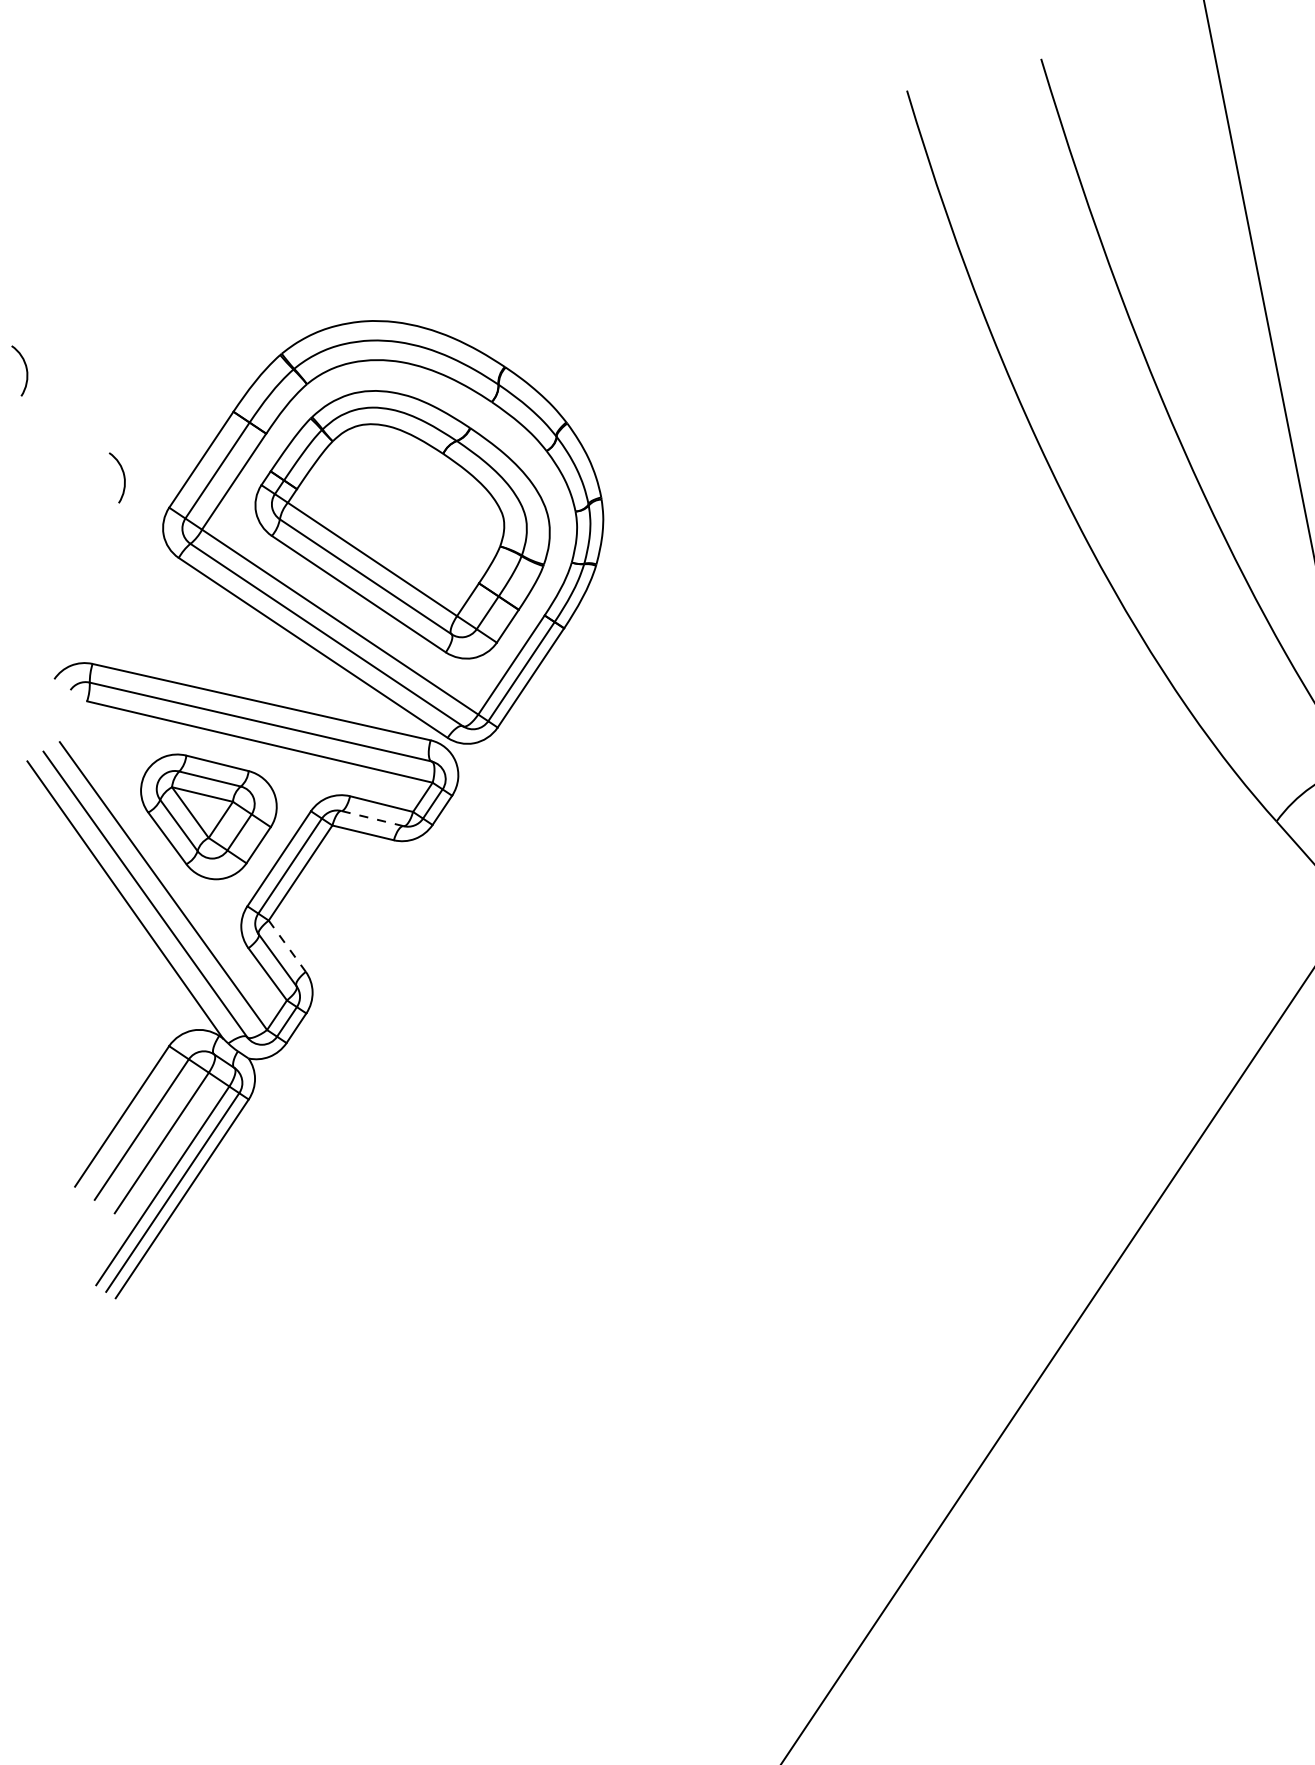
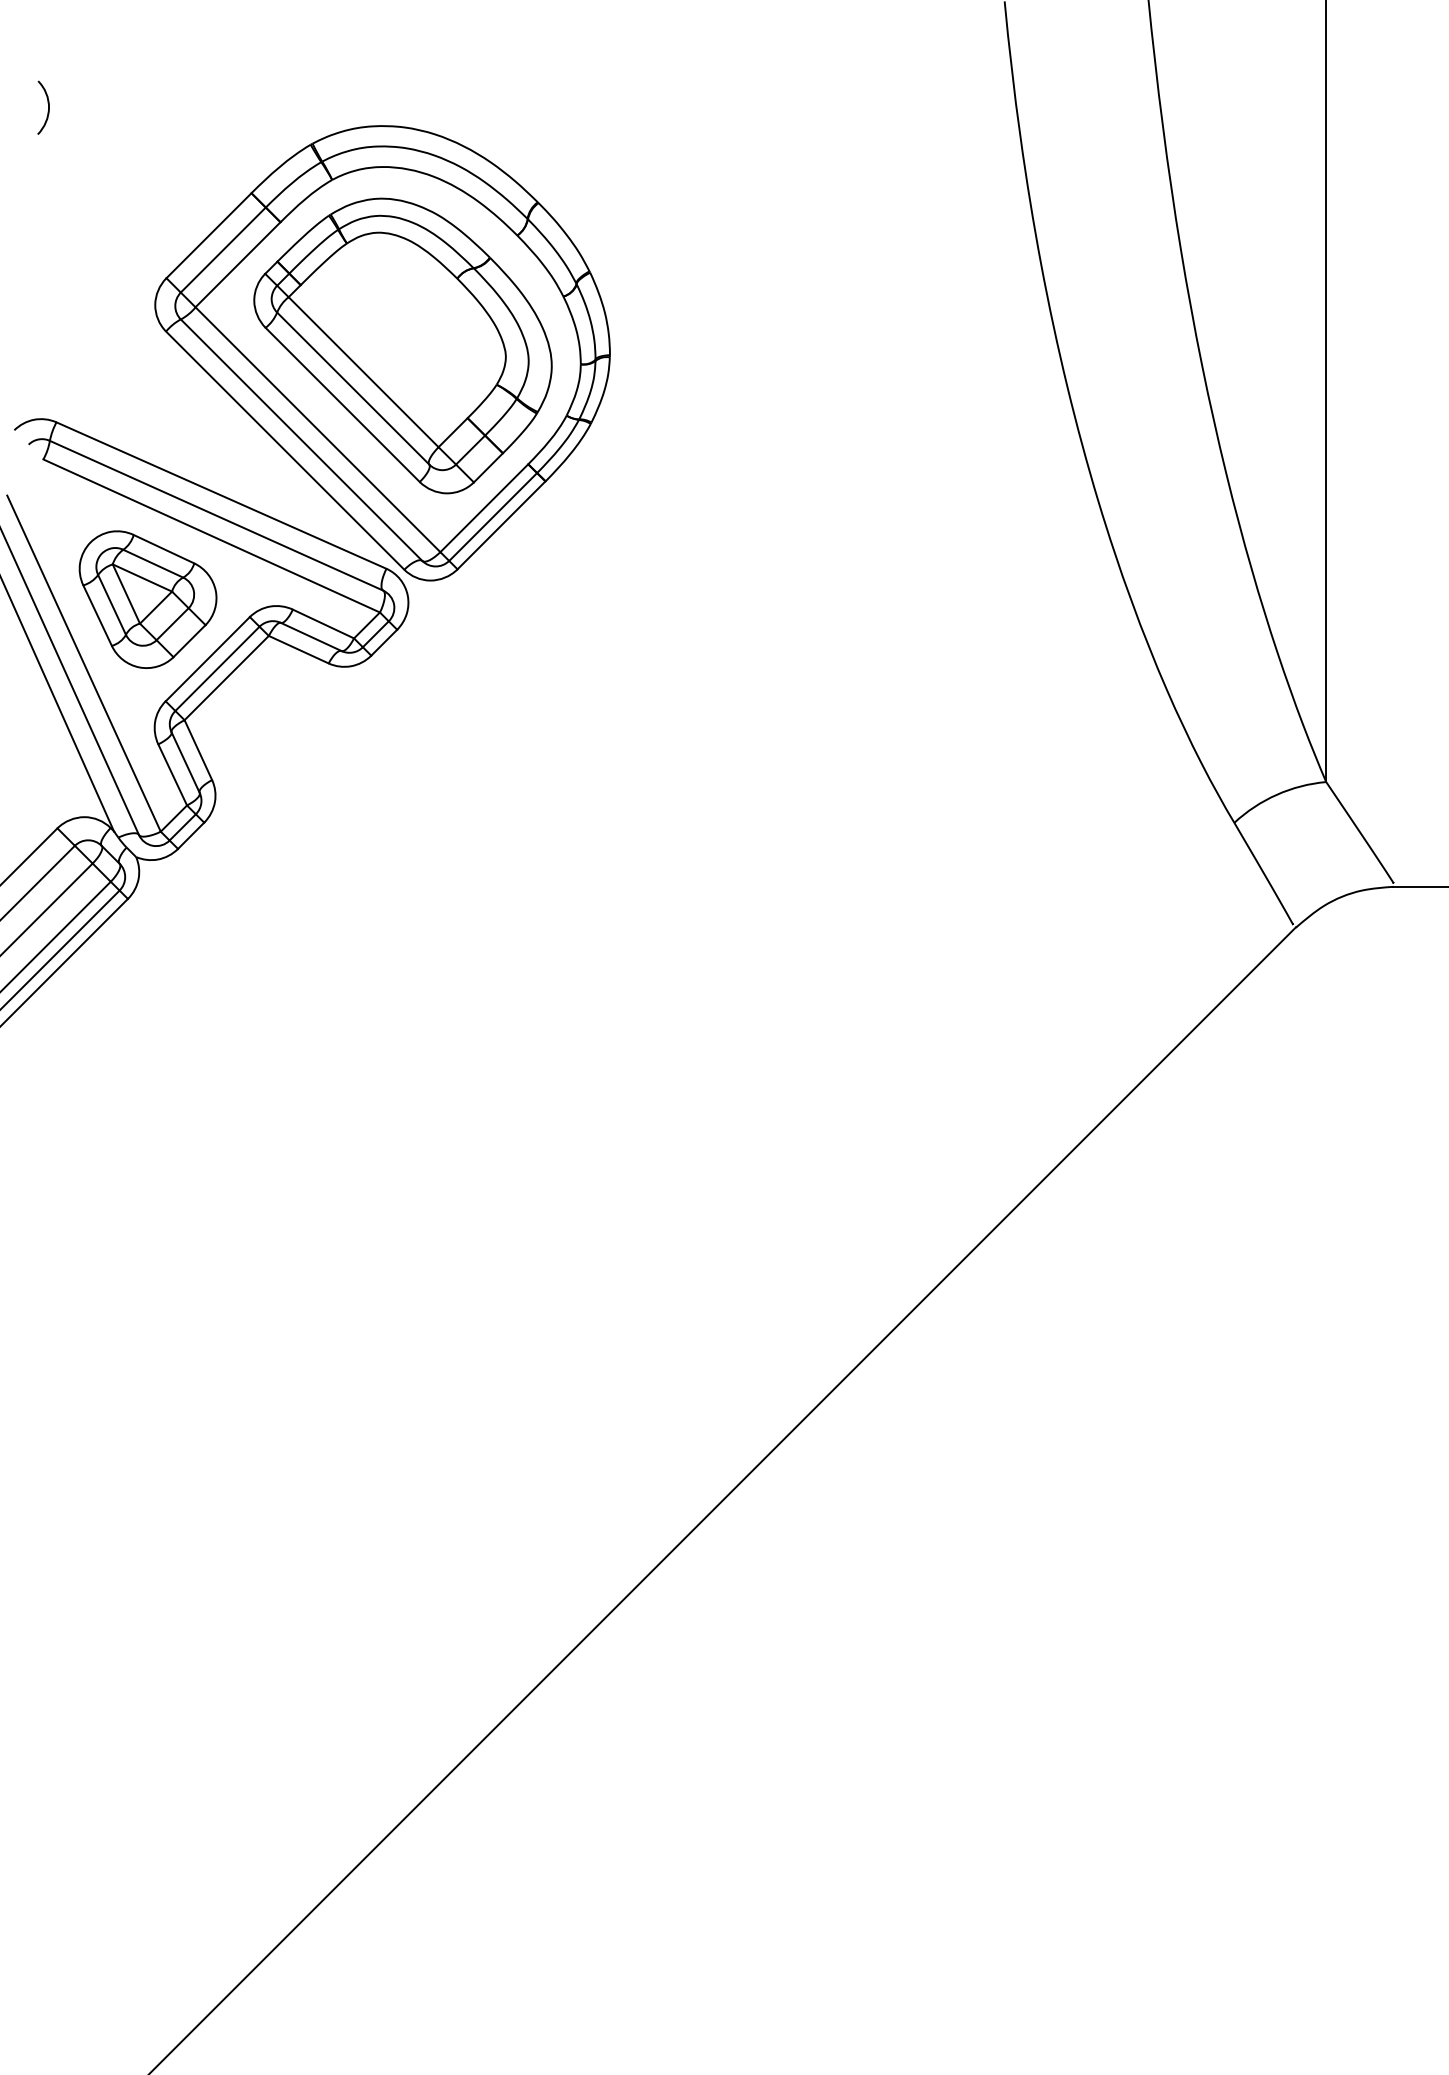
curve: (123, 475) -> (126, 236), removed
line: (371, 818) -> (310, 636), dashed -> solid
line: (287, 946) -> (198, 750), dashed -> solid

